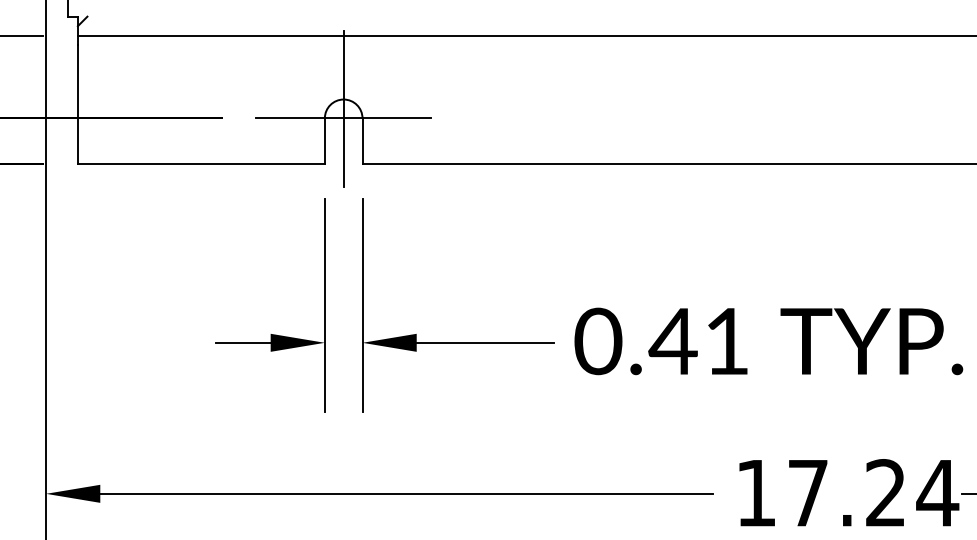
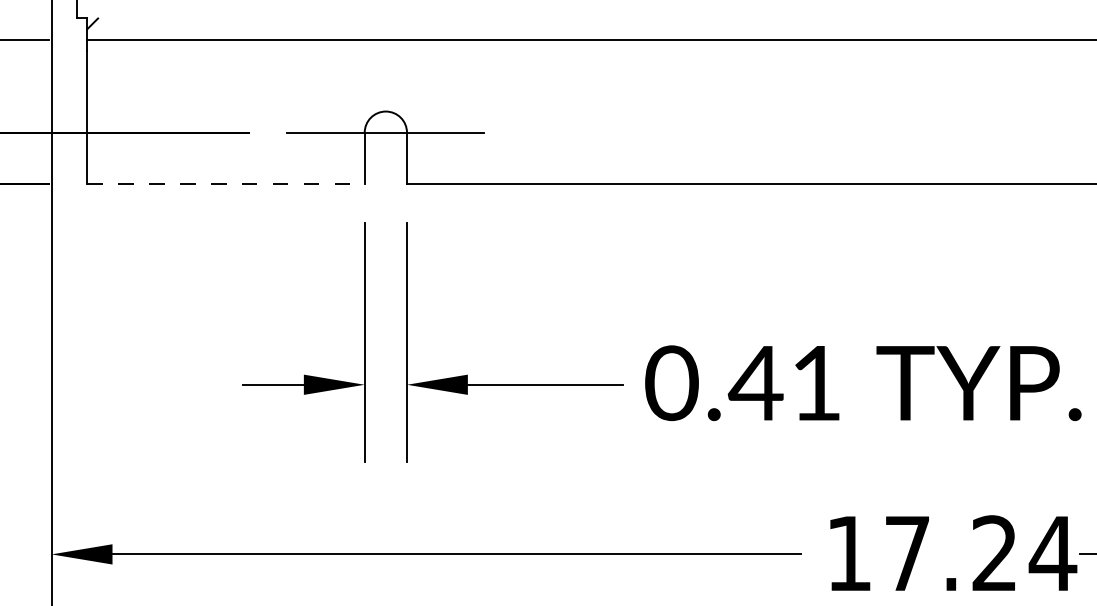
line: (343, 108) -> (385, 121), removed
line: (201, 164) -> (226, 184), solid -> dashed

